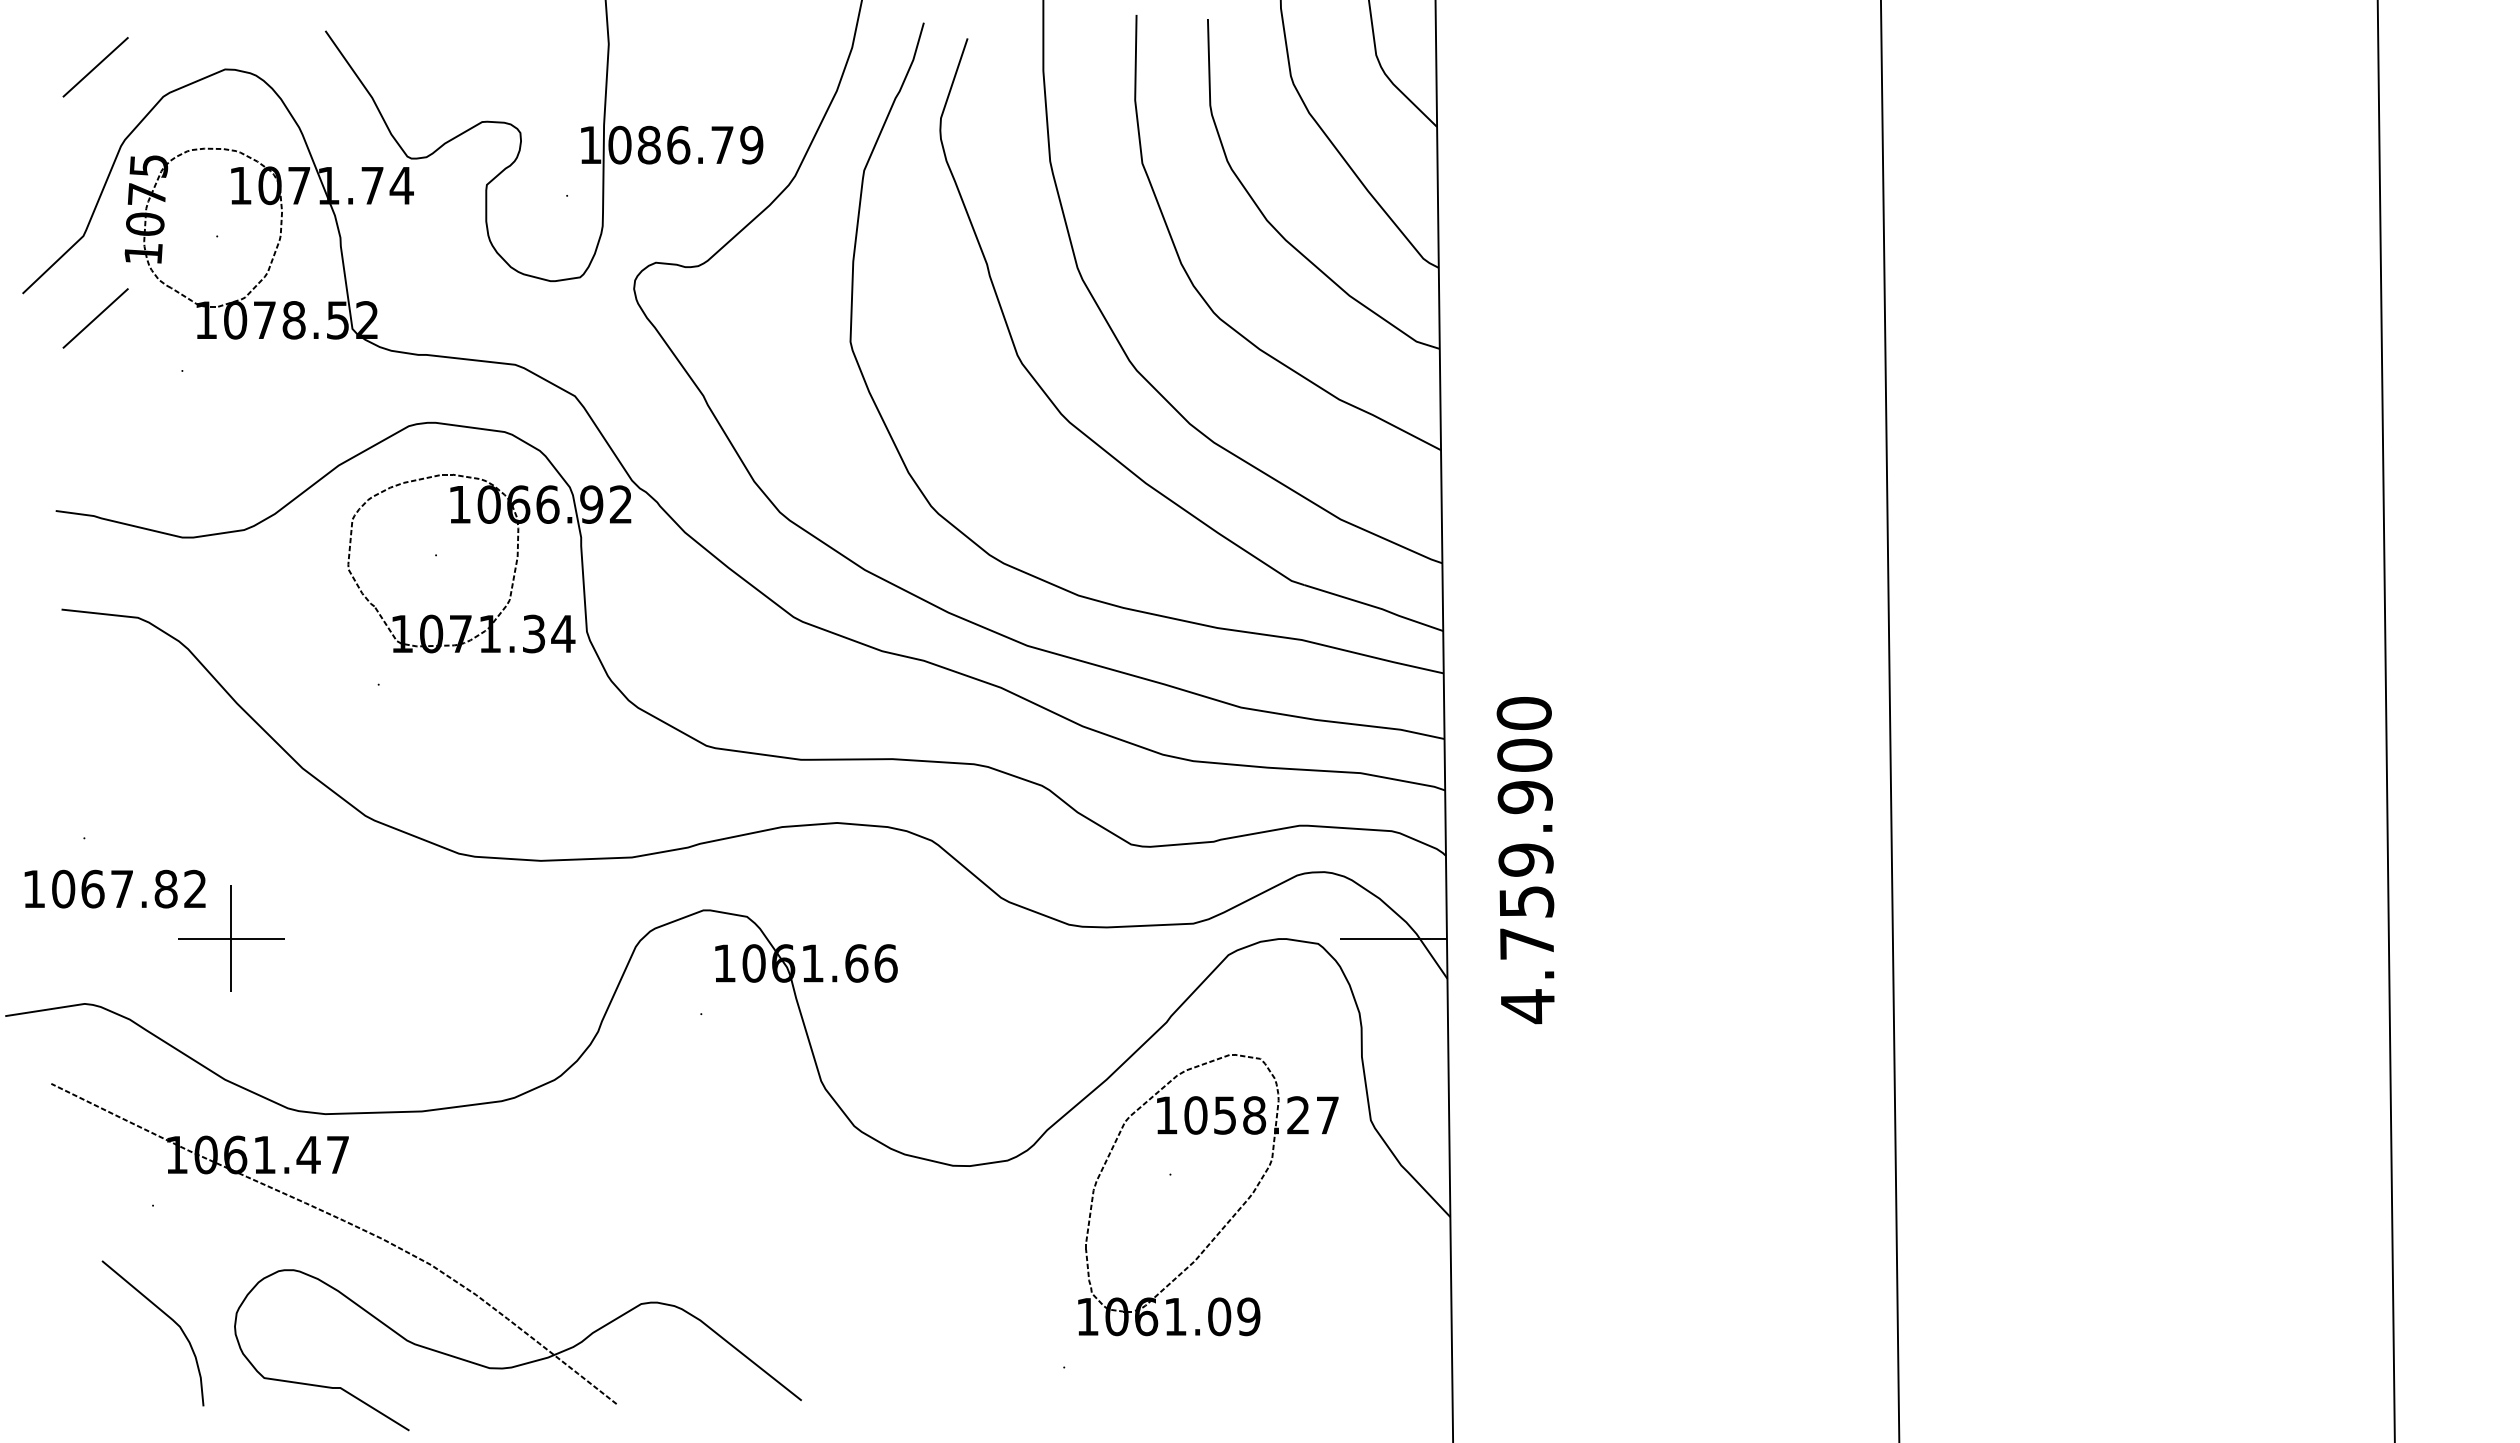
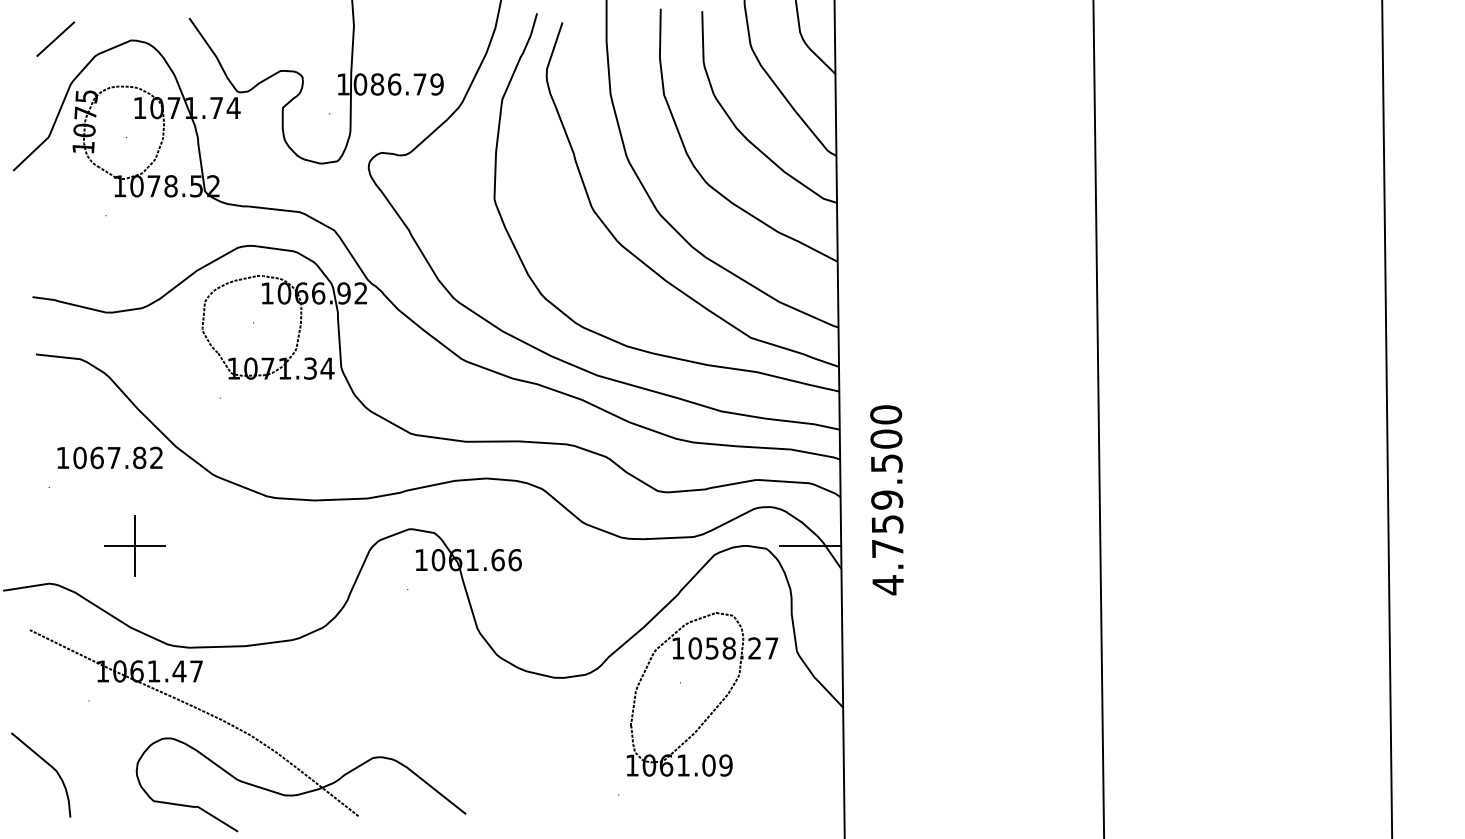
line: (95, 317) -> (55, 184), removed
text: (1524, 797) -> (886, 463), 4.759.900 -> 4.759.500
text: (114, 888) -> (109, 457), moved
curve: (167, 1318) -> (49, 766), moved

